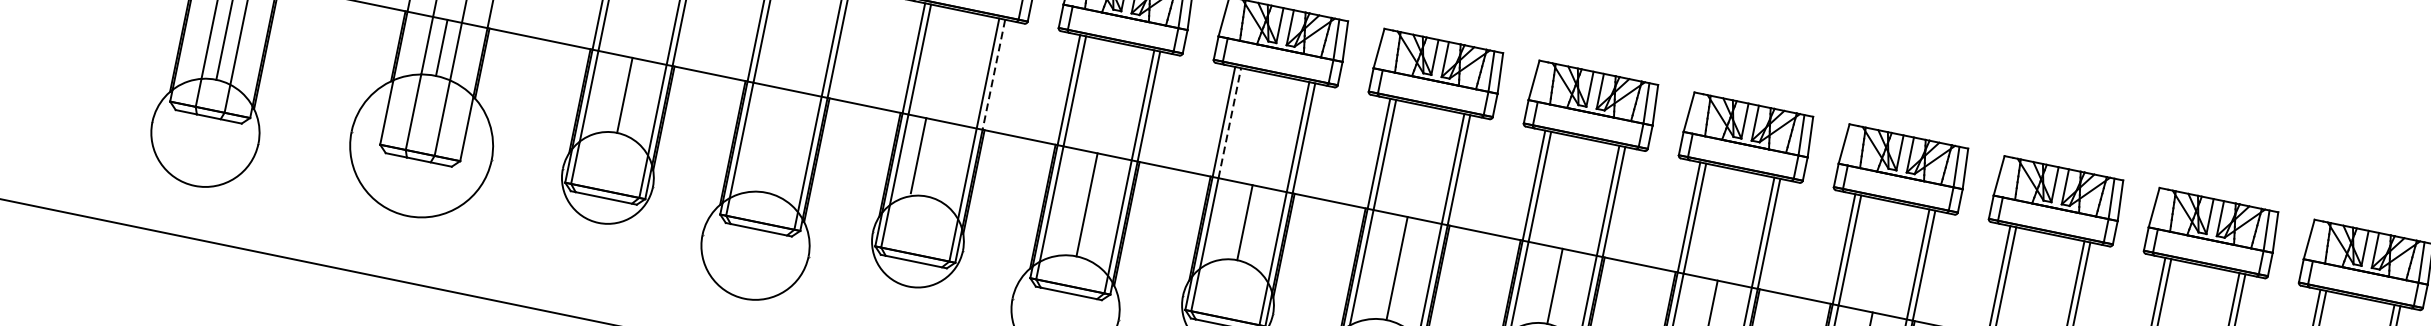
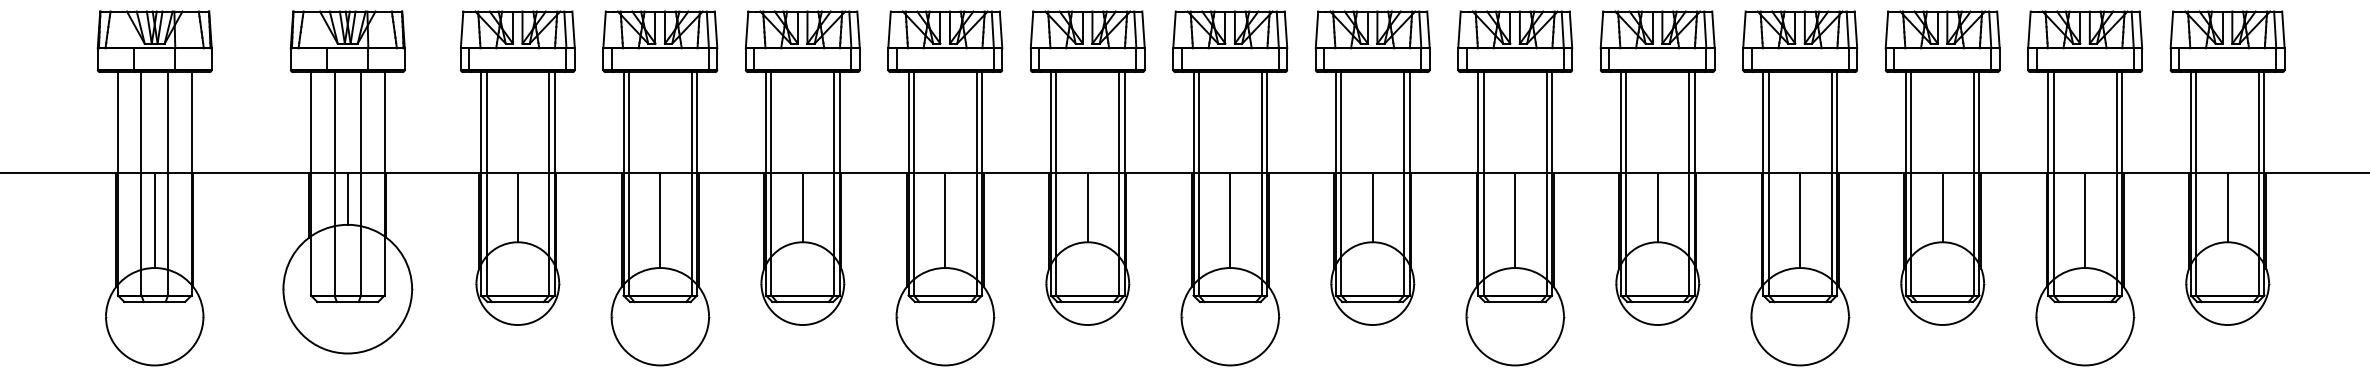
line: (993, 74) -> (839, 122), dashed -> solid
line: (1229, 122) -> (1056, 122), dashed -> solid
line: (777, 141) -> (660, 220), added
line: (918, 155) -> (802, 207), moved

